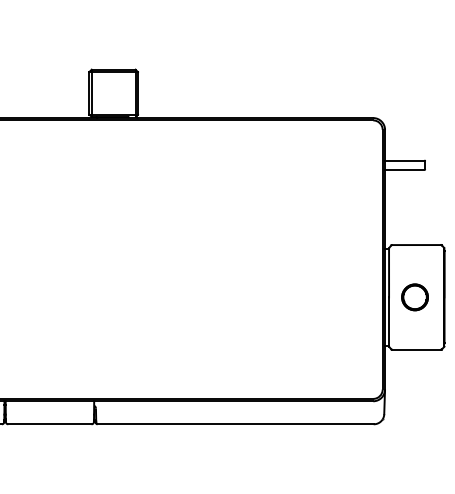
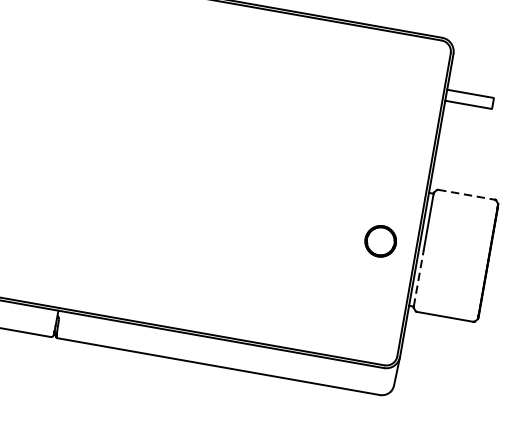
line: (417, 245) -> (467, 195), solid -> dashed
part: (414, 297) -> (380, 241), moved
line: (389, 321) -> (419, 278), solid -> dashed

